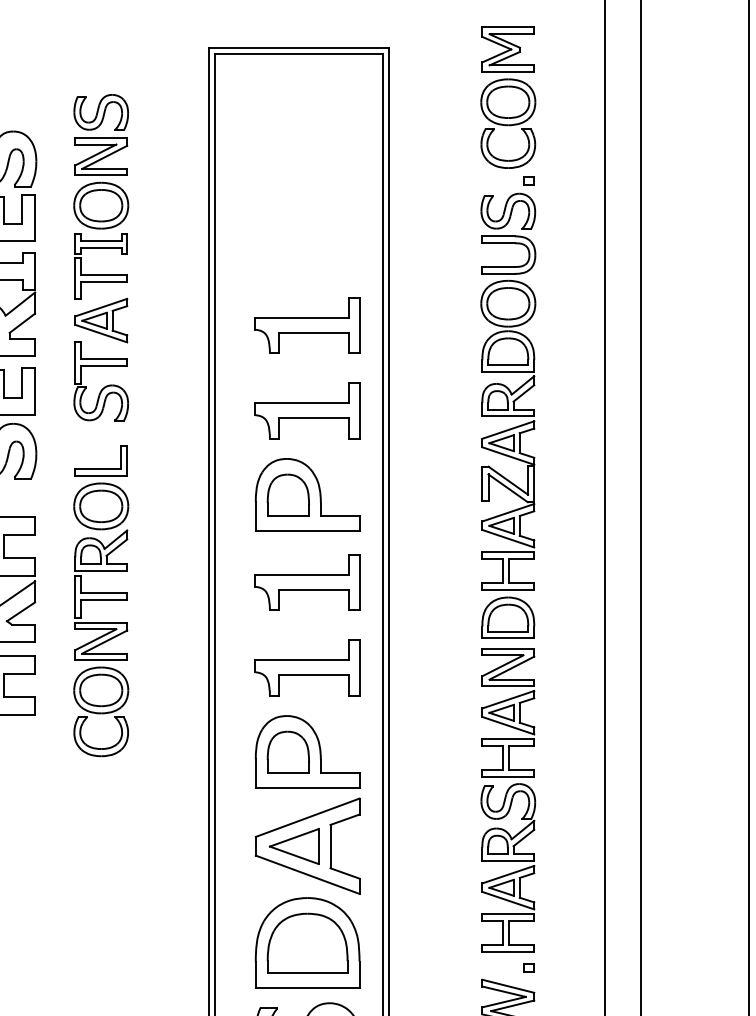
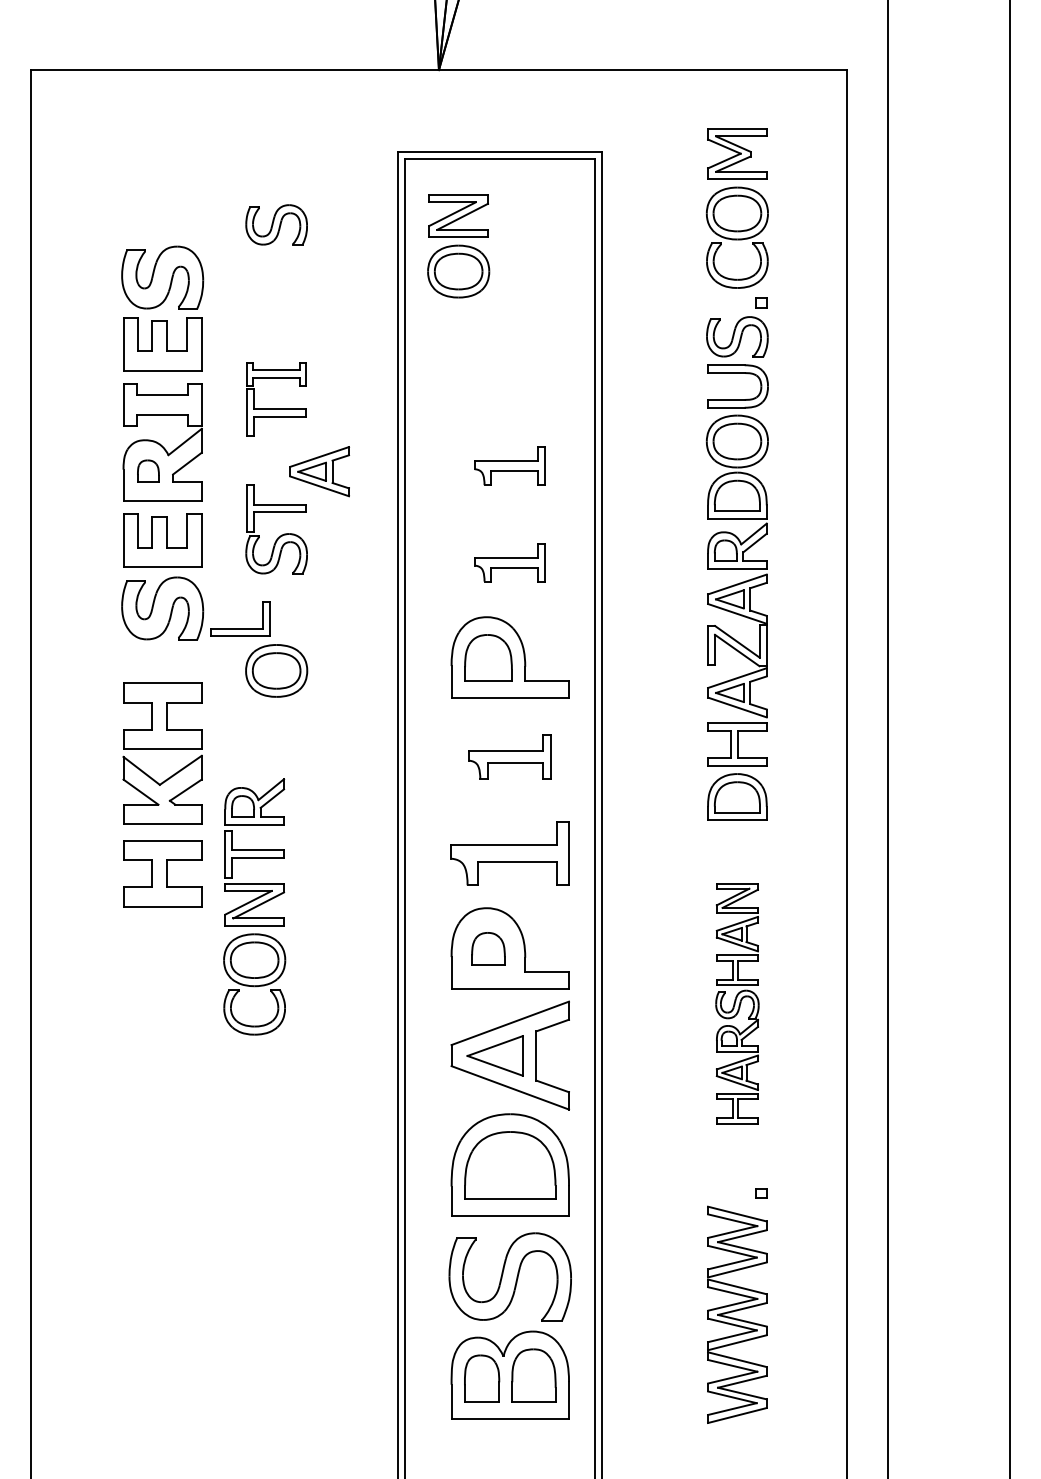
part: (101, 183) -> (458, 246), moved
part: (101, 320) -> (319, 471), moved
part: (306, 325) -> (509, 466), size x0.6
part: (306, 410) -> (509, 562), size x0.6
part: (101, 468) -> (240, 628), moved
part: (306, 582) -> (509, 757), size x0.7
part: (101, 642) -> (254, 906), moved
part: (288, 751) -> (488, 948), size x0.7
part: (508, 800) -> (737, 1003), size x0.7

